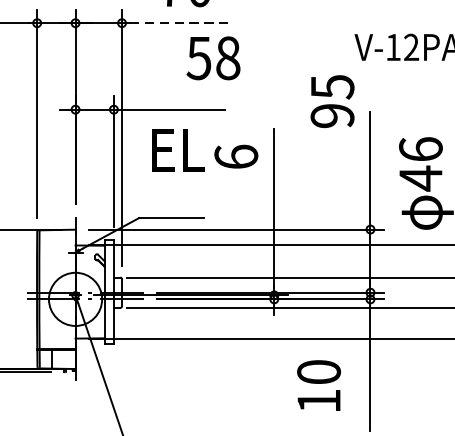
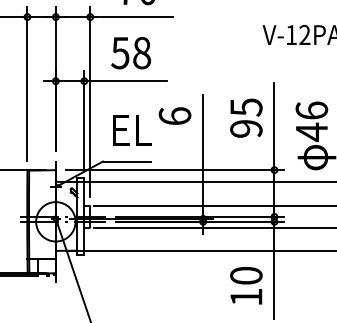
line: (181, 23) -> (134, 17), dashed -> solid
text: (212, 58) -> (130, 53), moved
text: (332, 100) -> (246, 117), moved
text: (178, 150) -> (132, 130), moved
text: (319, 385) -> (246, 285), moved

